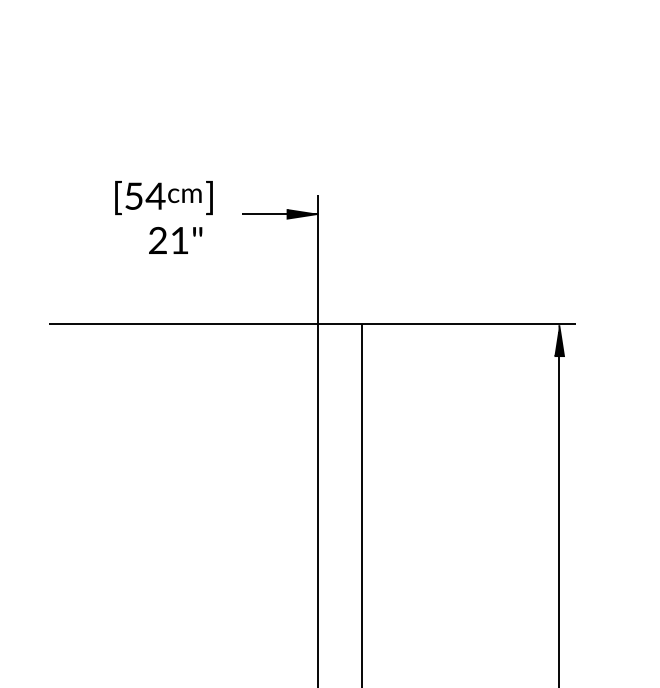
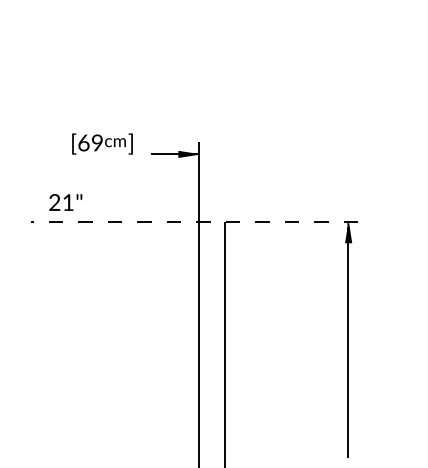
text: (144, 195) -> (90, 142), [54 -> [69
text: (175, 240) -> (65, 202), moved
line: (311, 324) -> (194, 222), solid -> dashed

